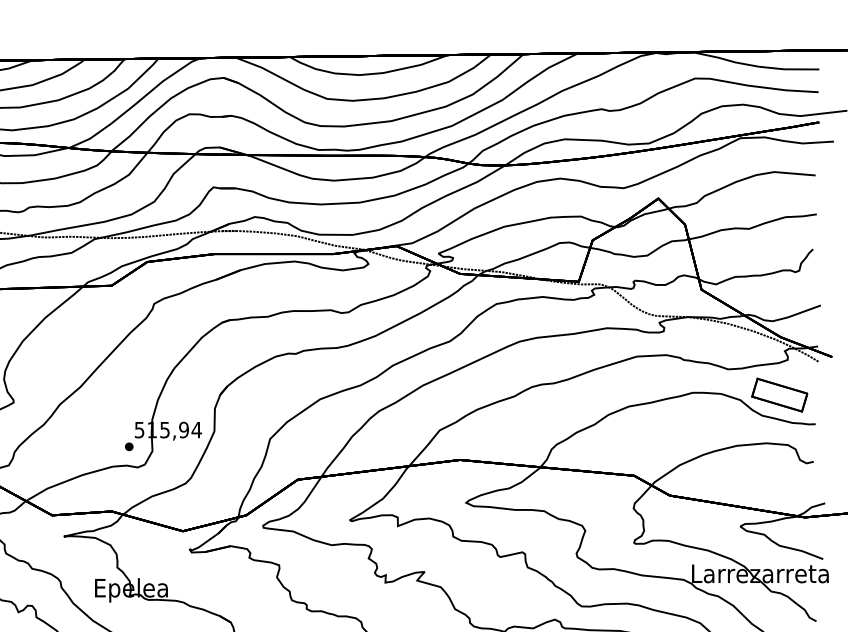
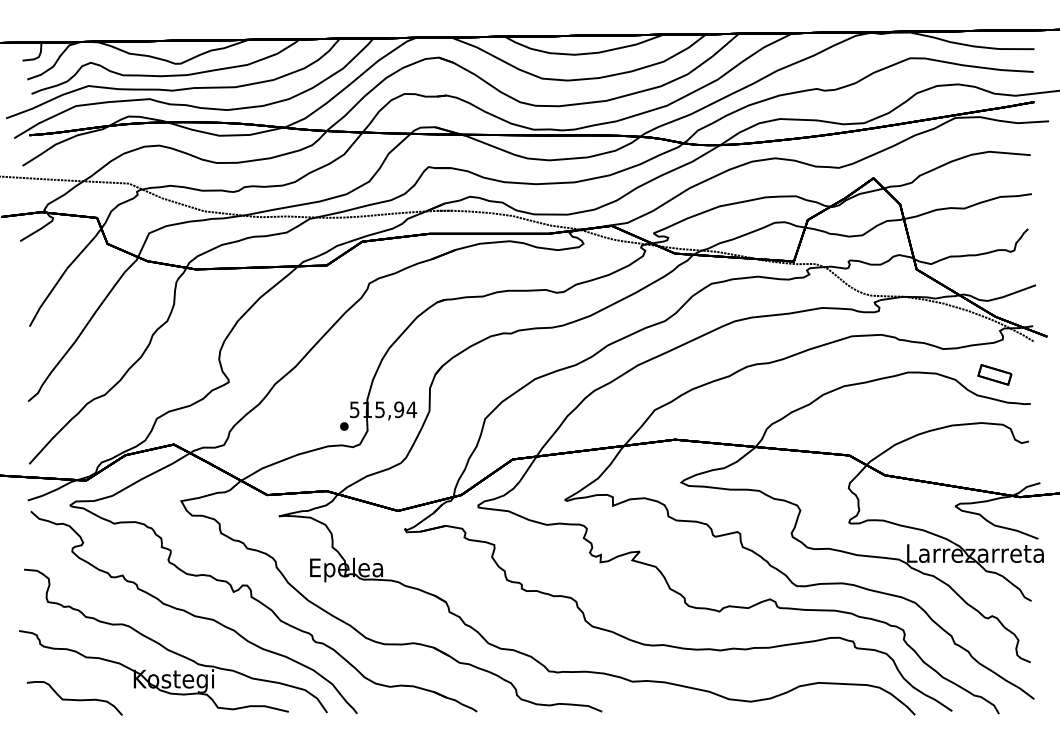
part: (779, 394) -> (994, 374), size x0.6

